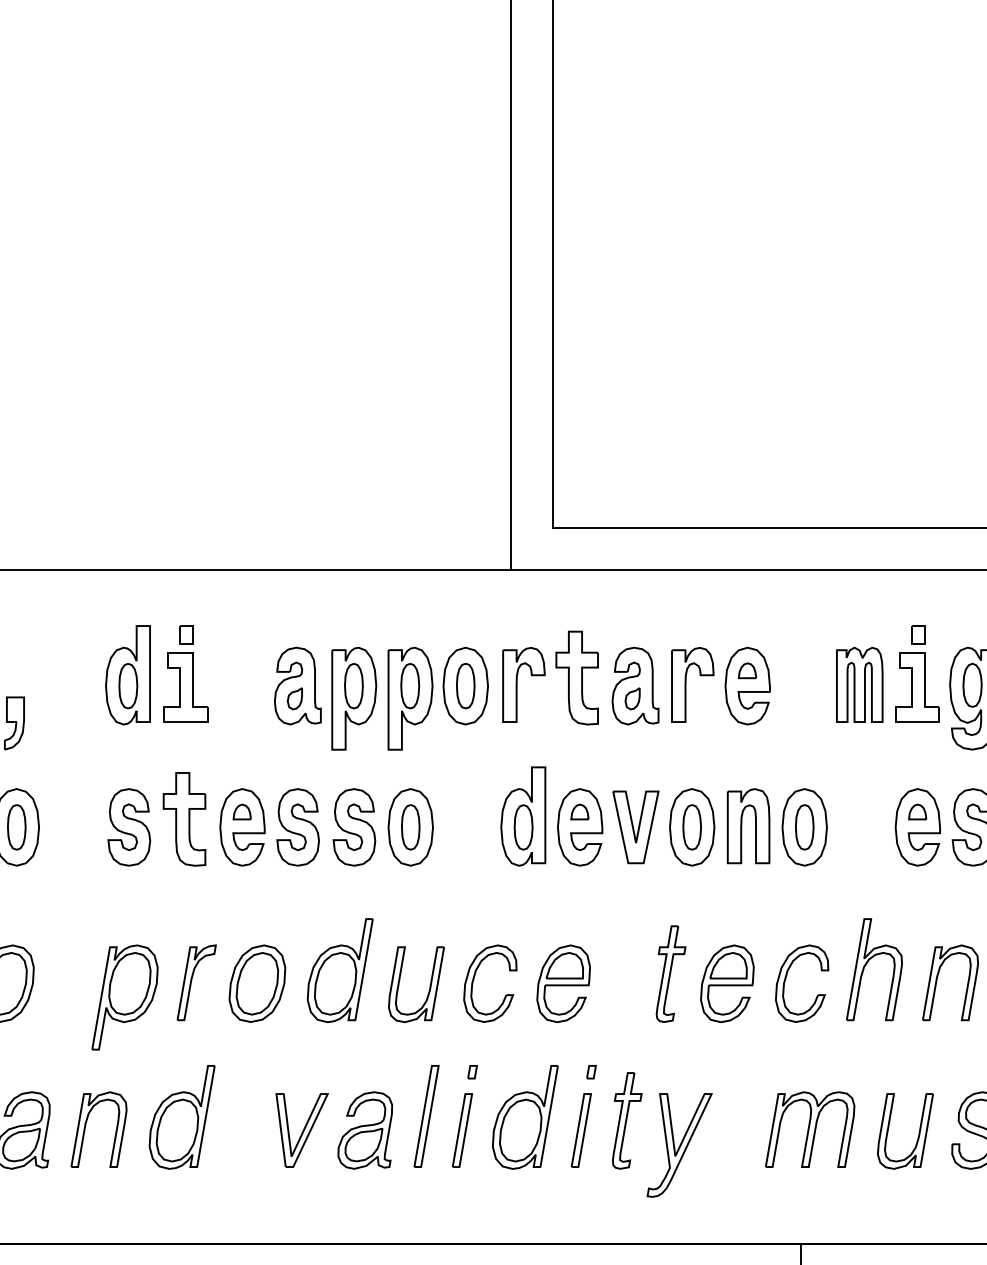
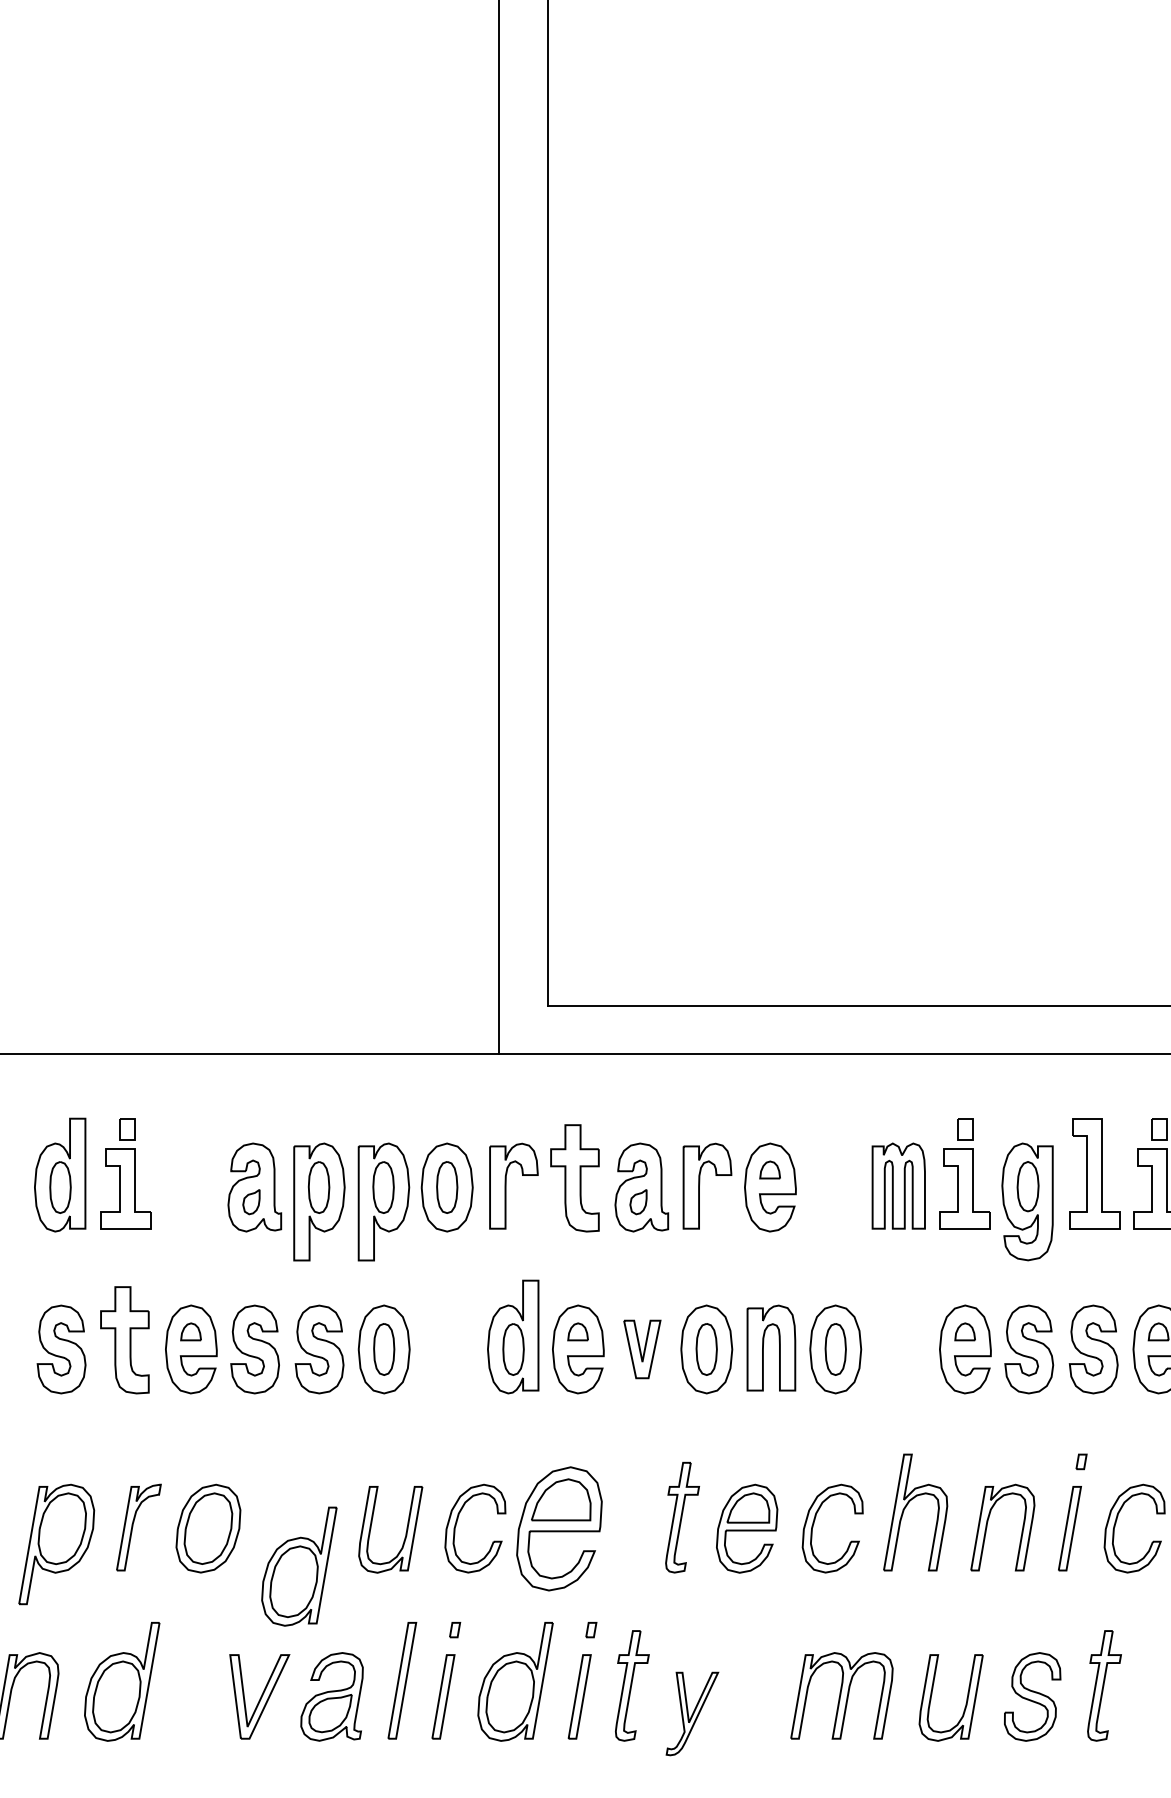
part: (636, 827) -> (642, 1349), size x0.7
part: (340, 970) -> (299, 1566), moved
part: (563, 983) -> (559, 1528), size x1.4
part: (679, 1144) -> (692, 1713), size x0.7

